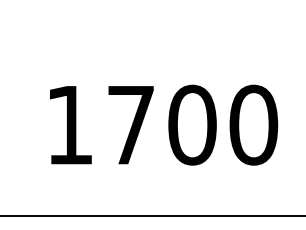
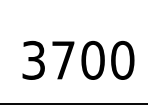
text: (69, 123) -> (33, 59), 1700 -> 3700

